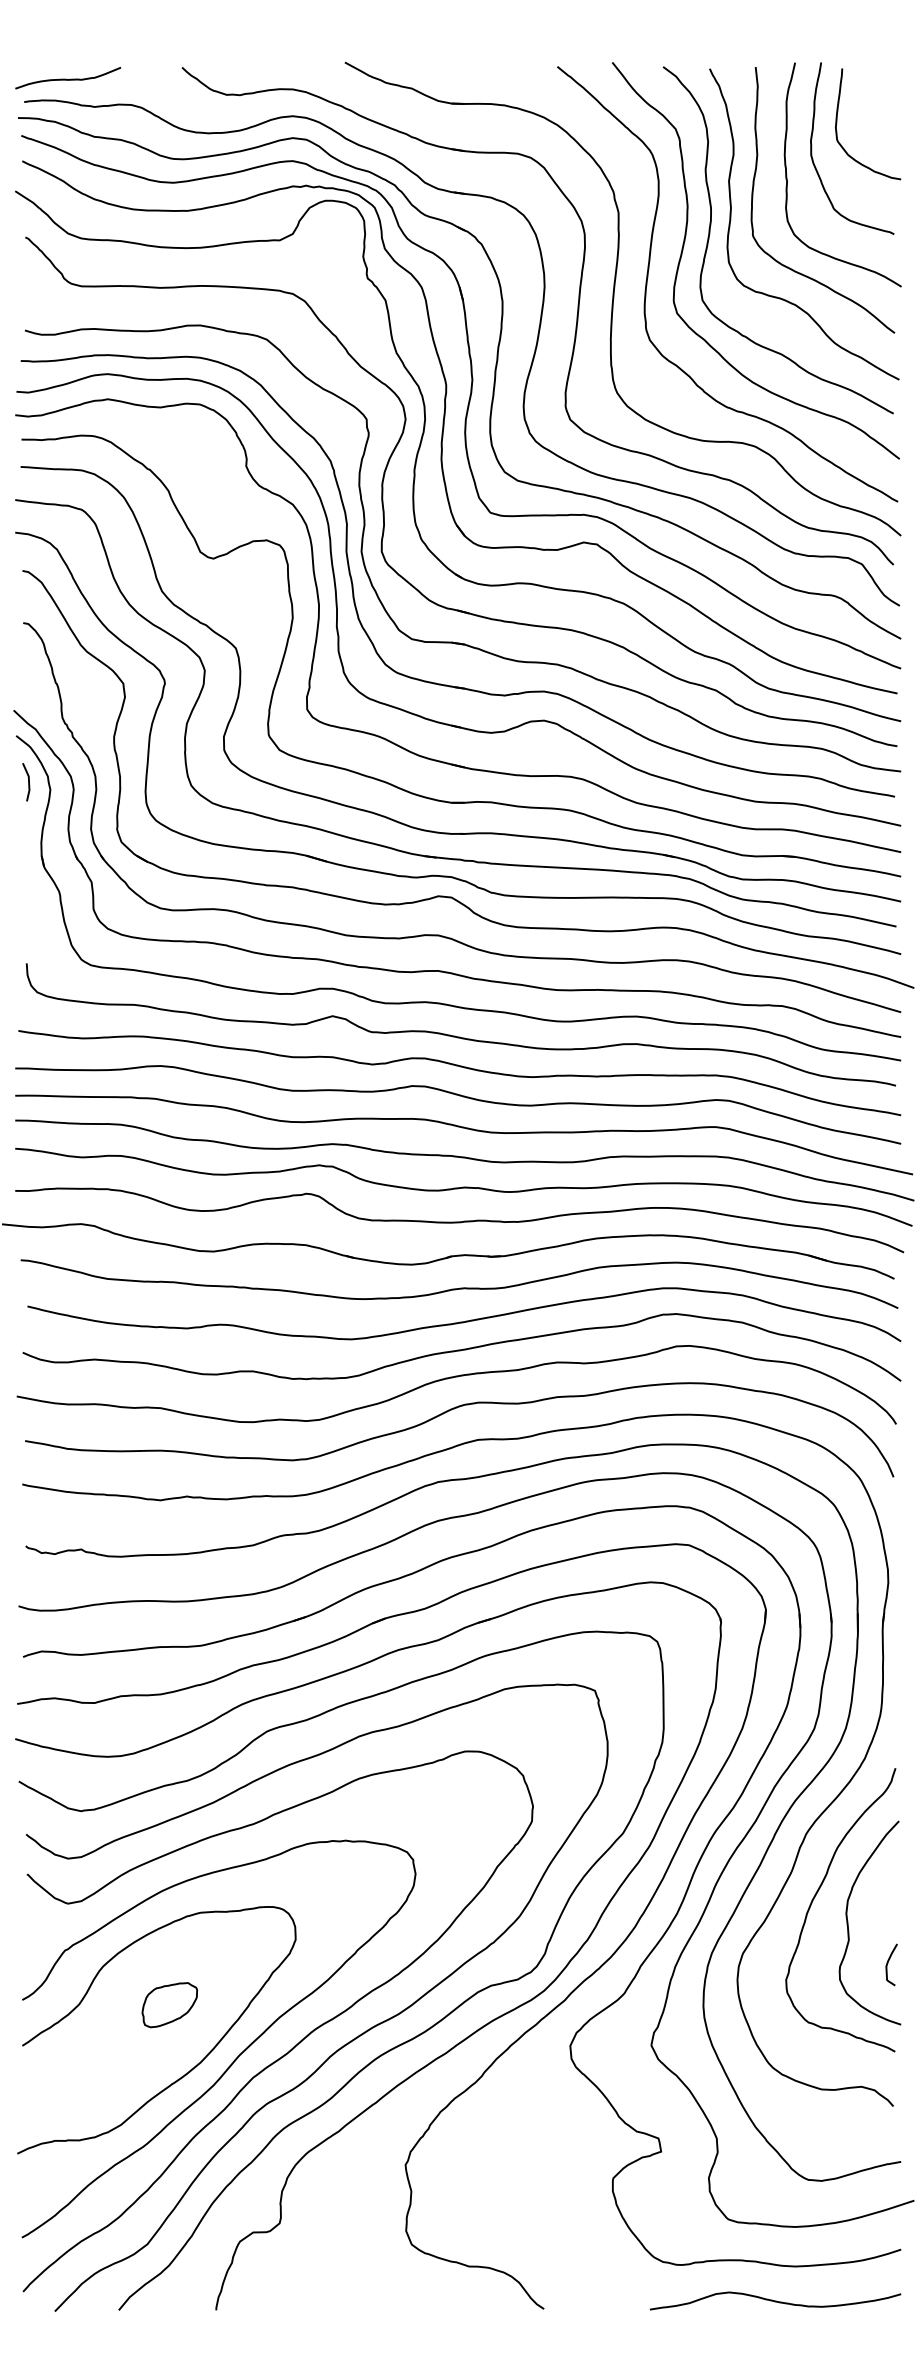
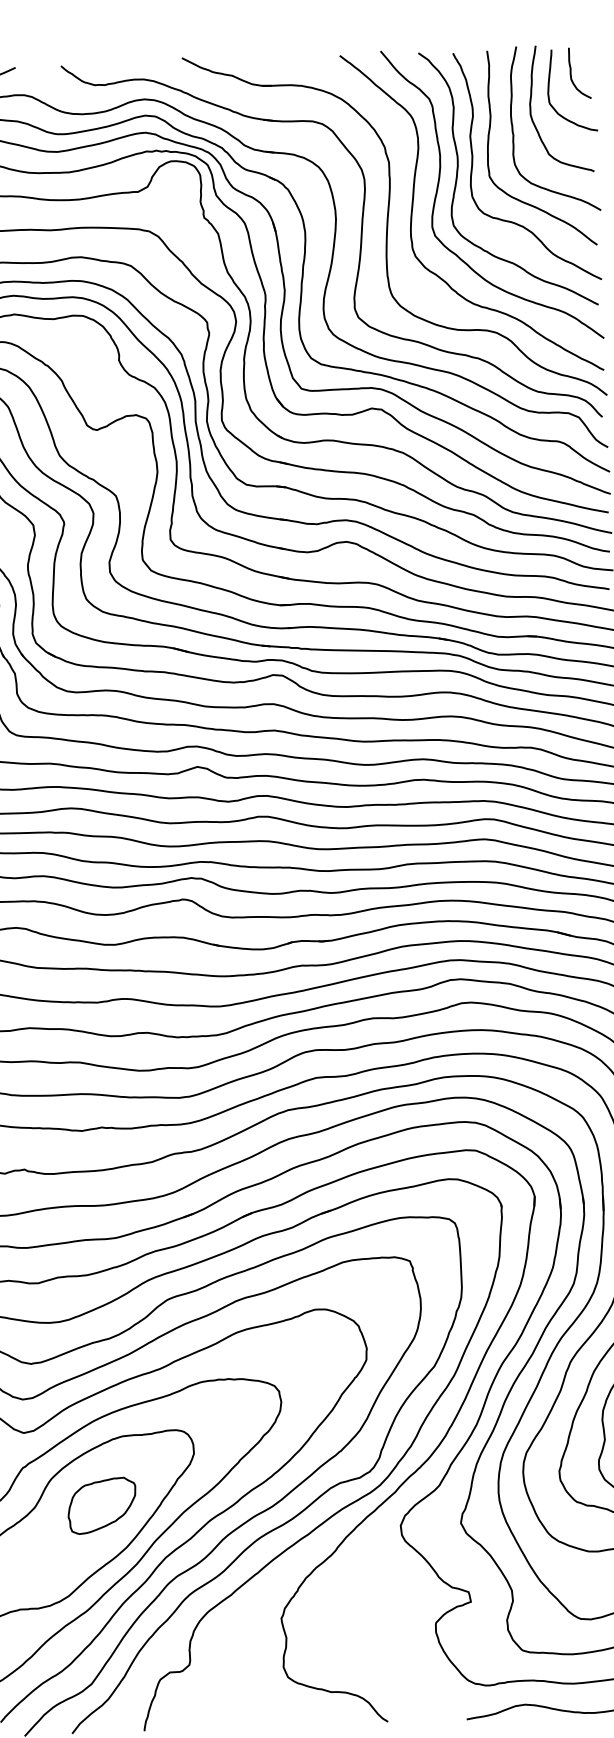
curve: (868, 105) -> (571, 76), added
part: (169, 2004) -> (101, 1505), size x1.67

